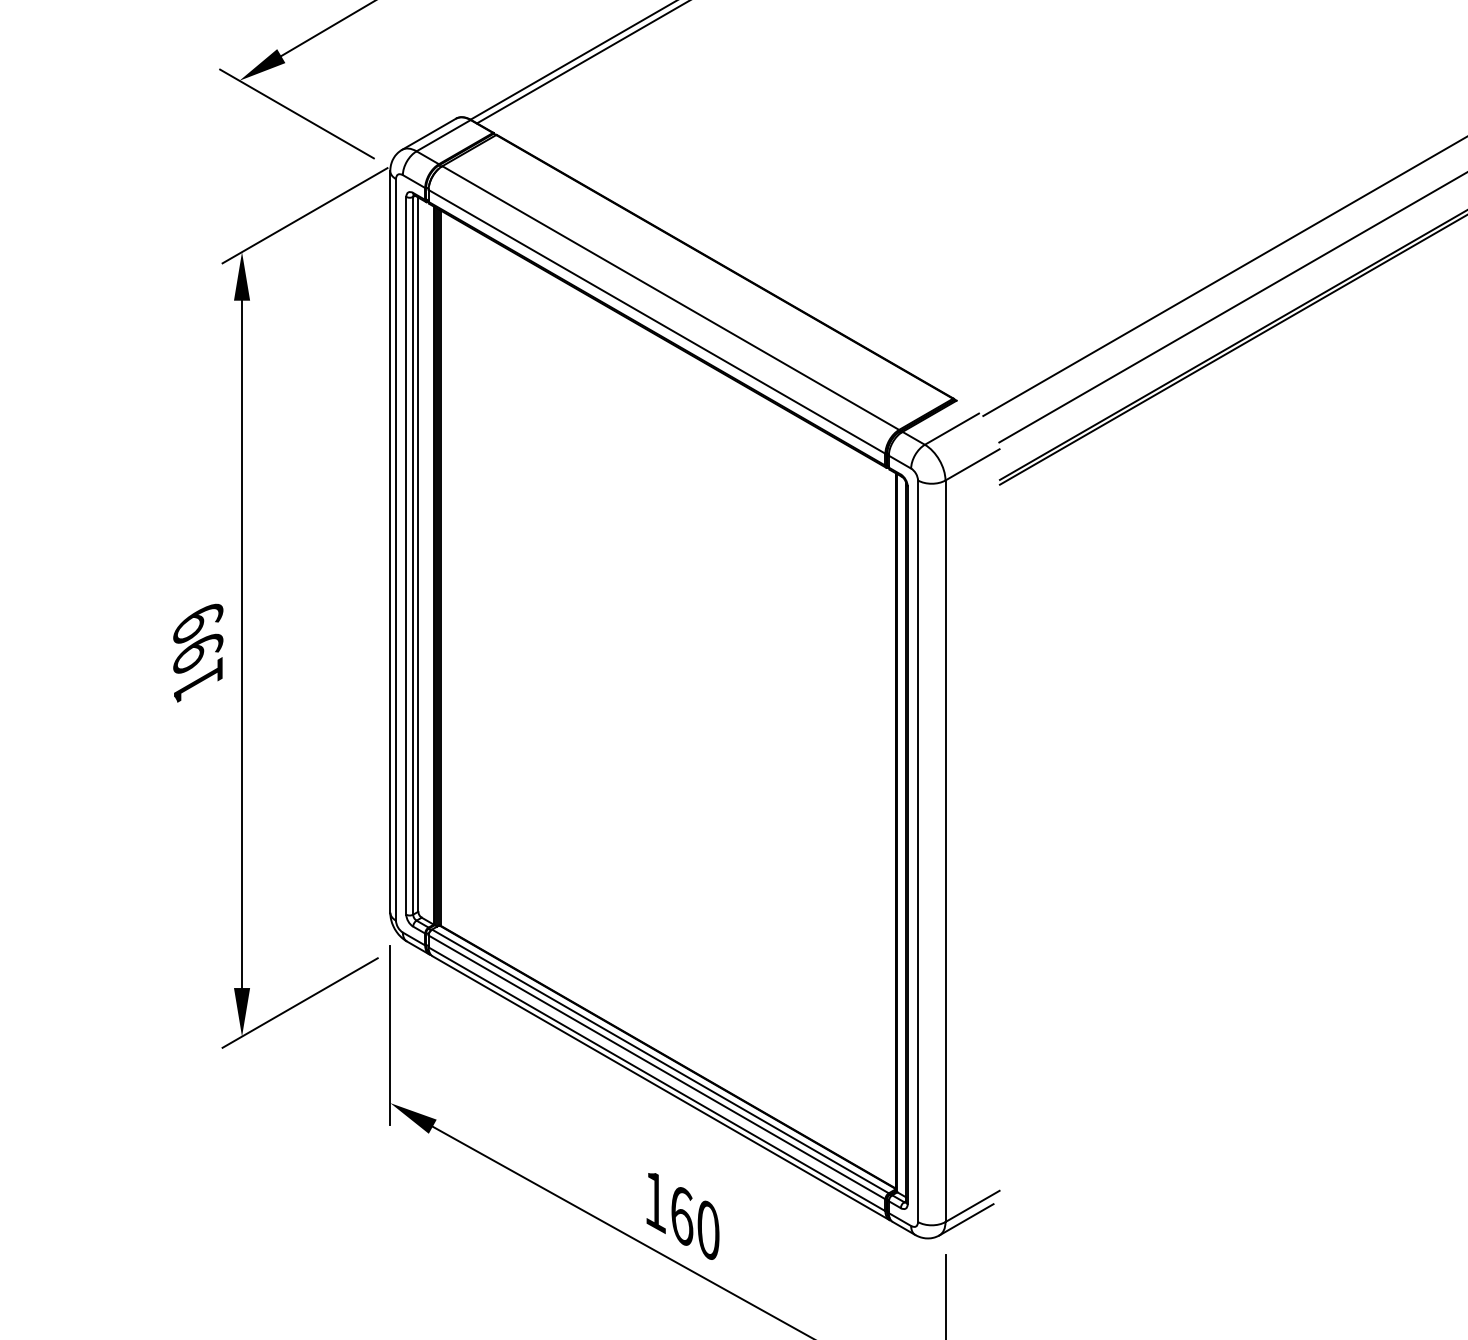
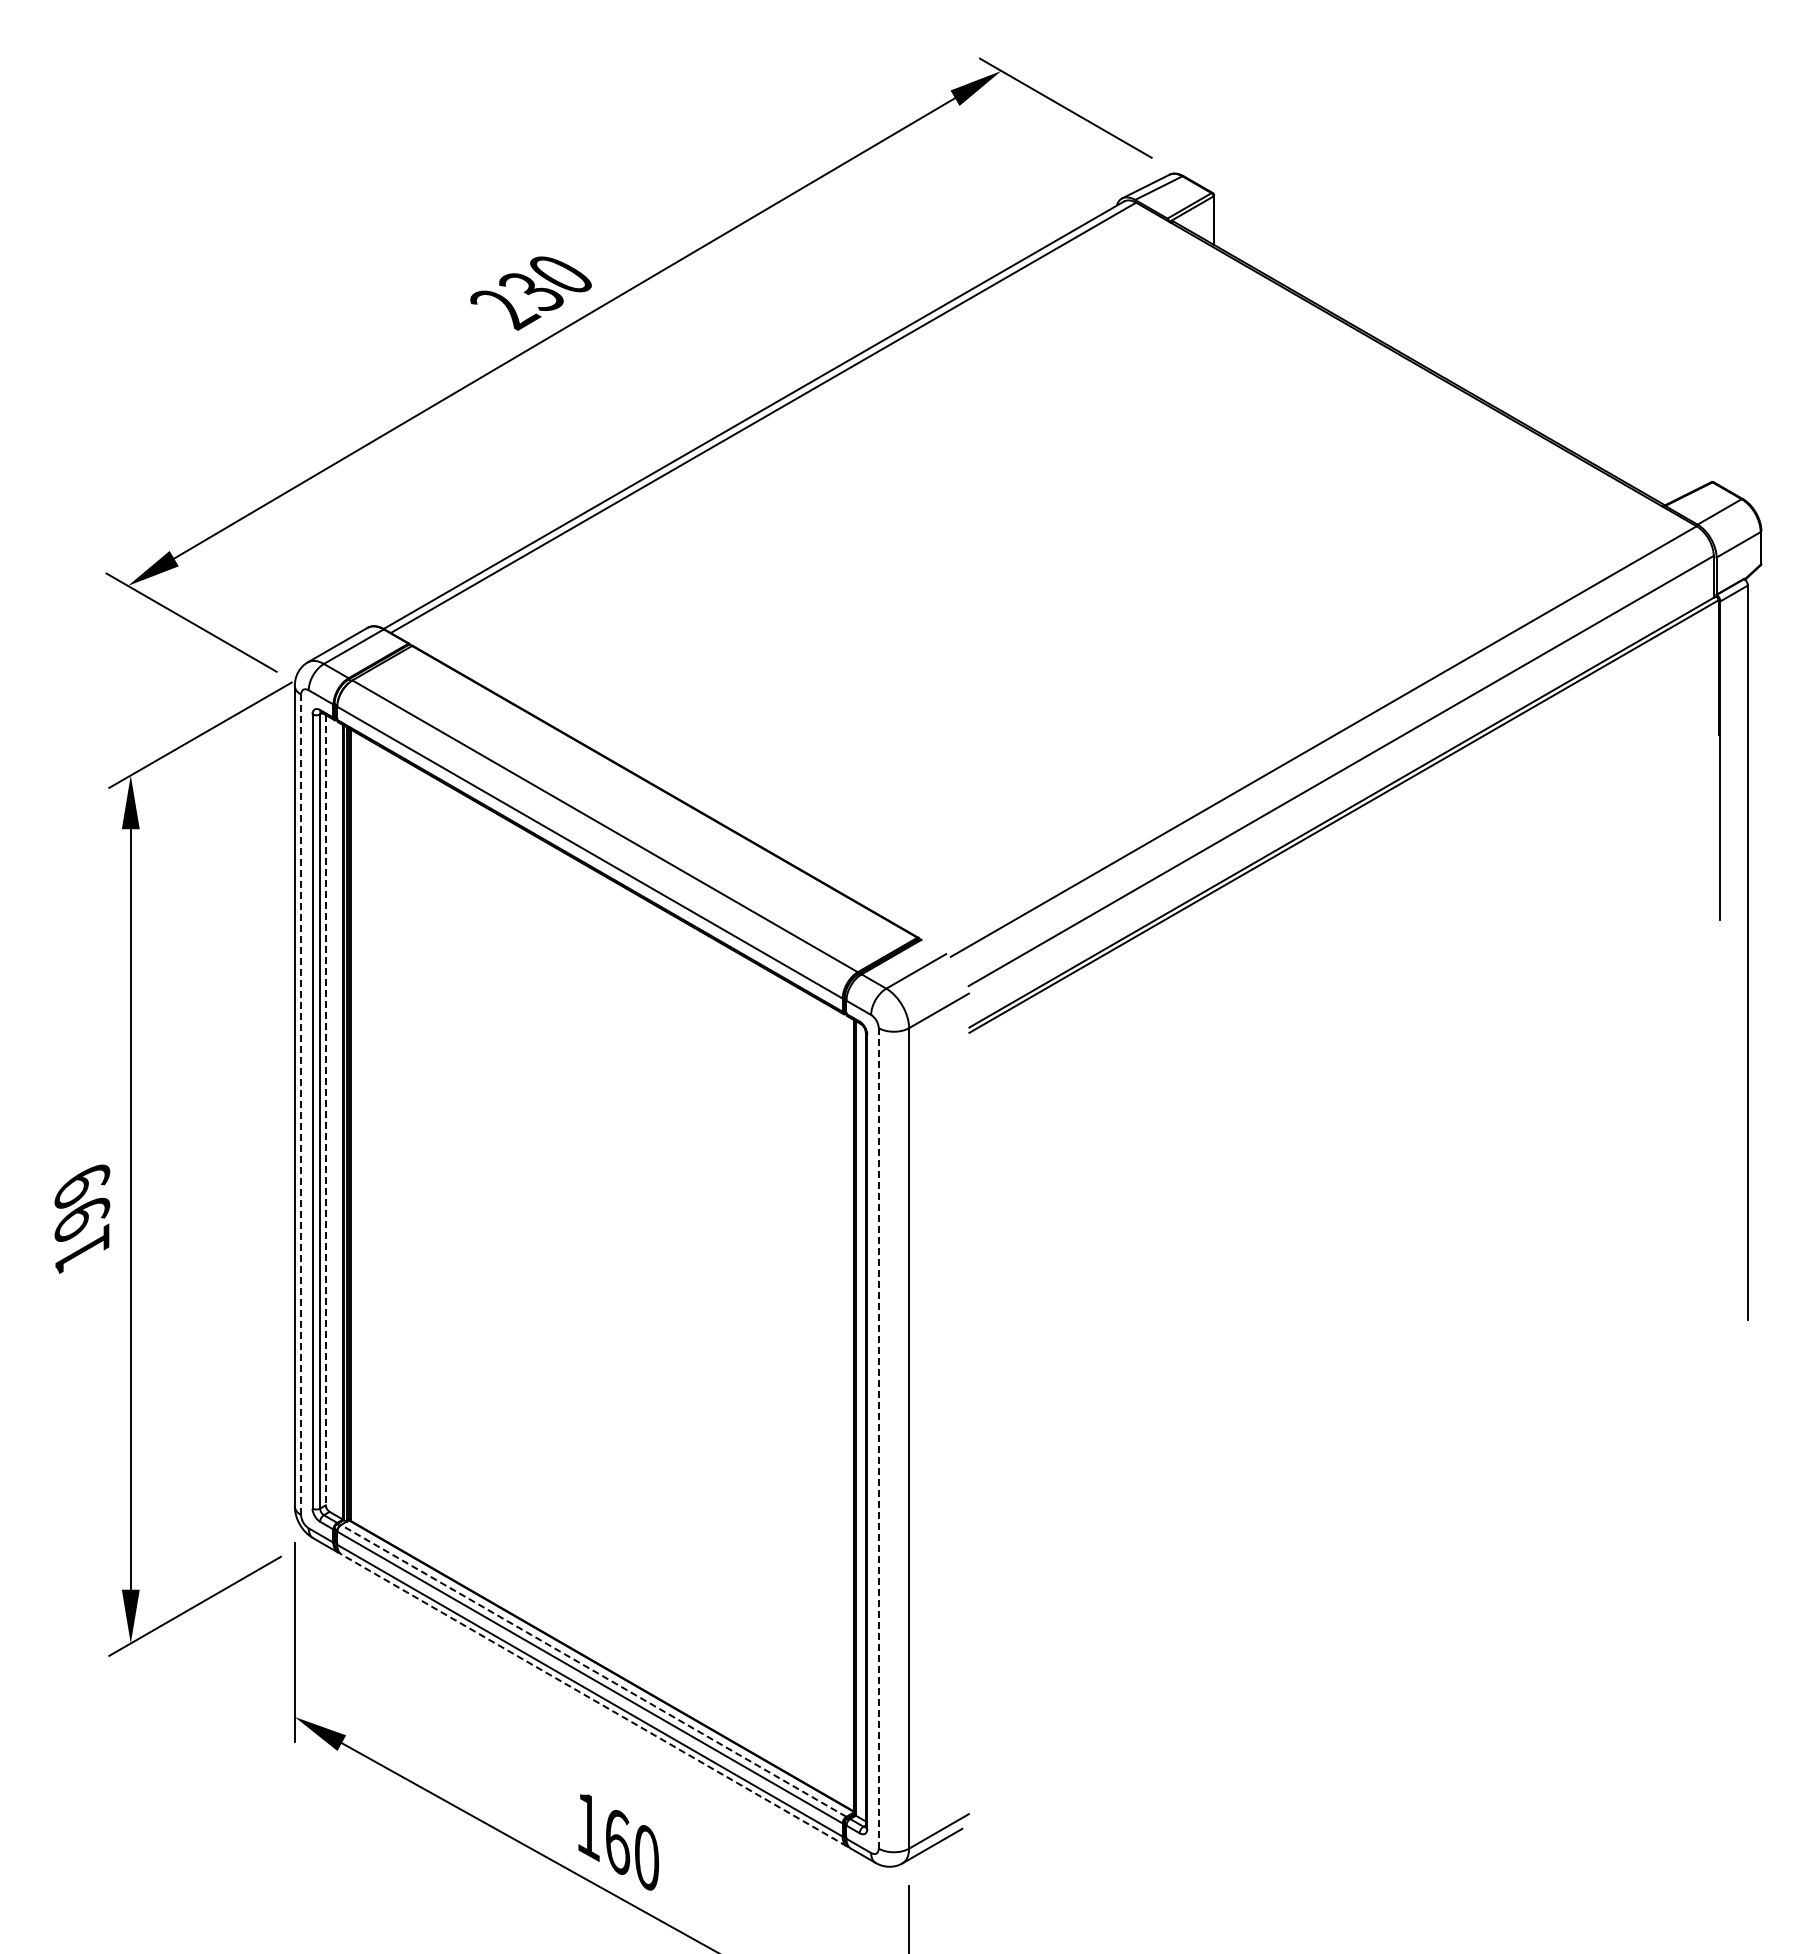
line: (396, 549) -> (301, 1104), solid -> dashed
line: (418, 554) -> (325, 1110), solid -> dashed
line: (917, 851) -> (878, 1438), solid -> dashed
line: (660, 1061) -> (593, 1670), solid -> dashed
line: (661, 1088) -> (594, 1700), solid -> dashed

